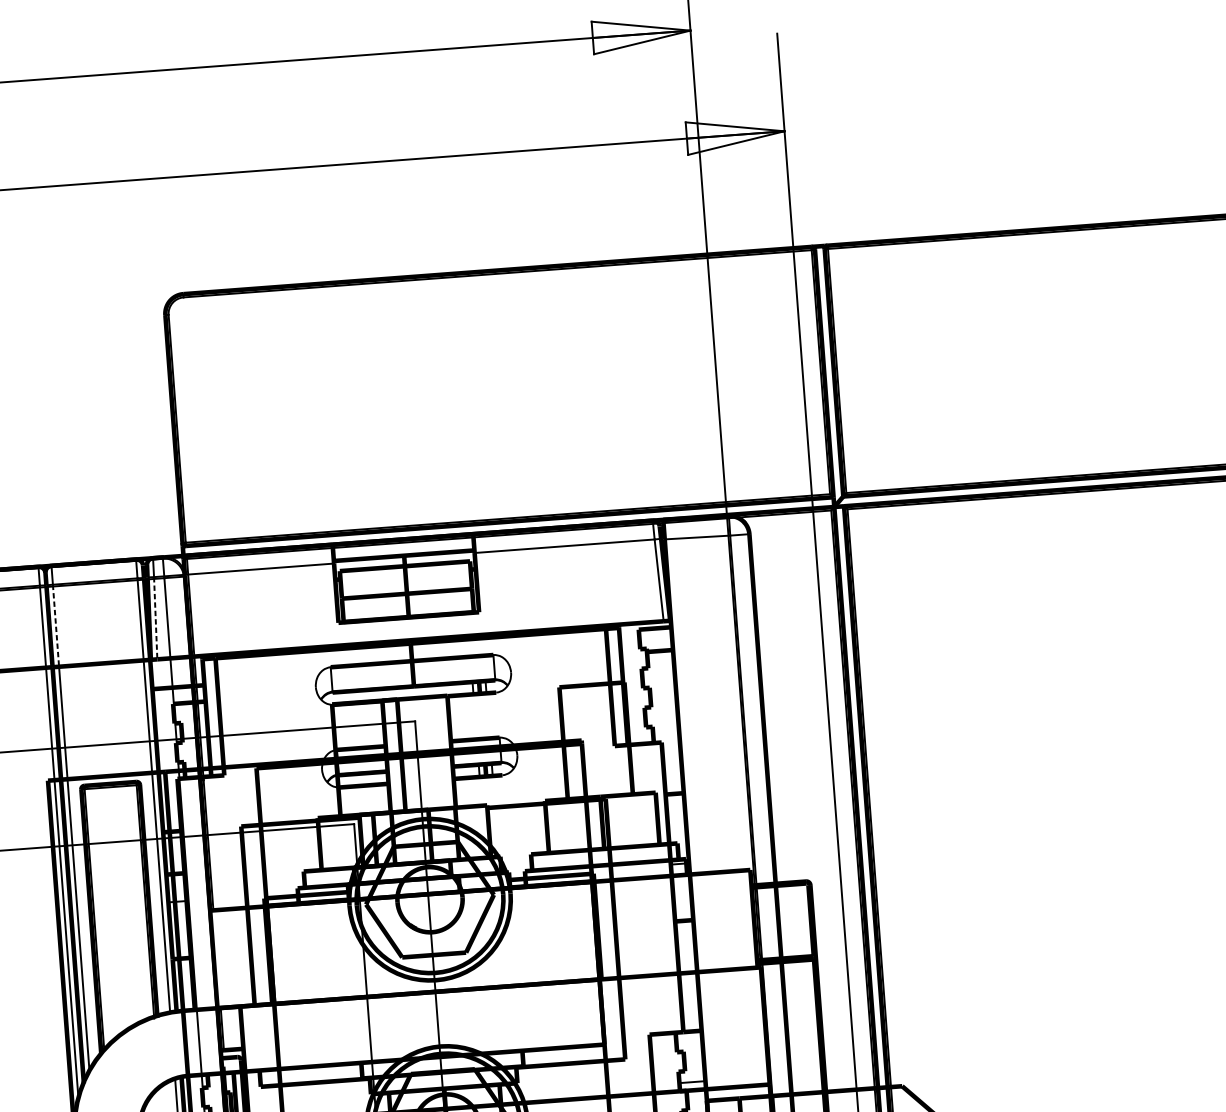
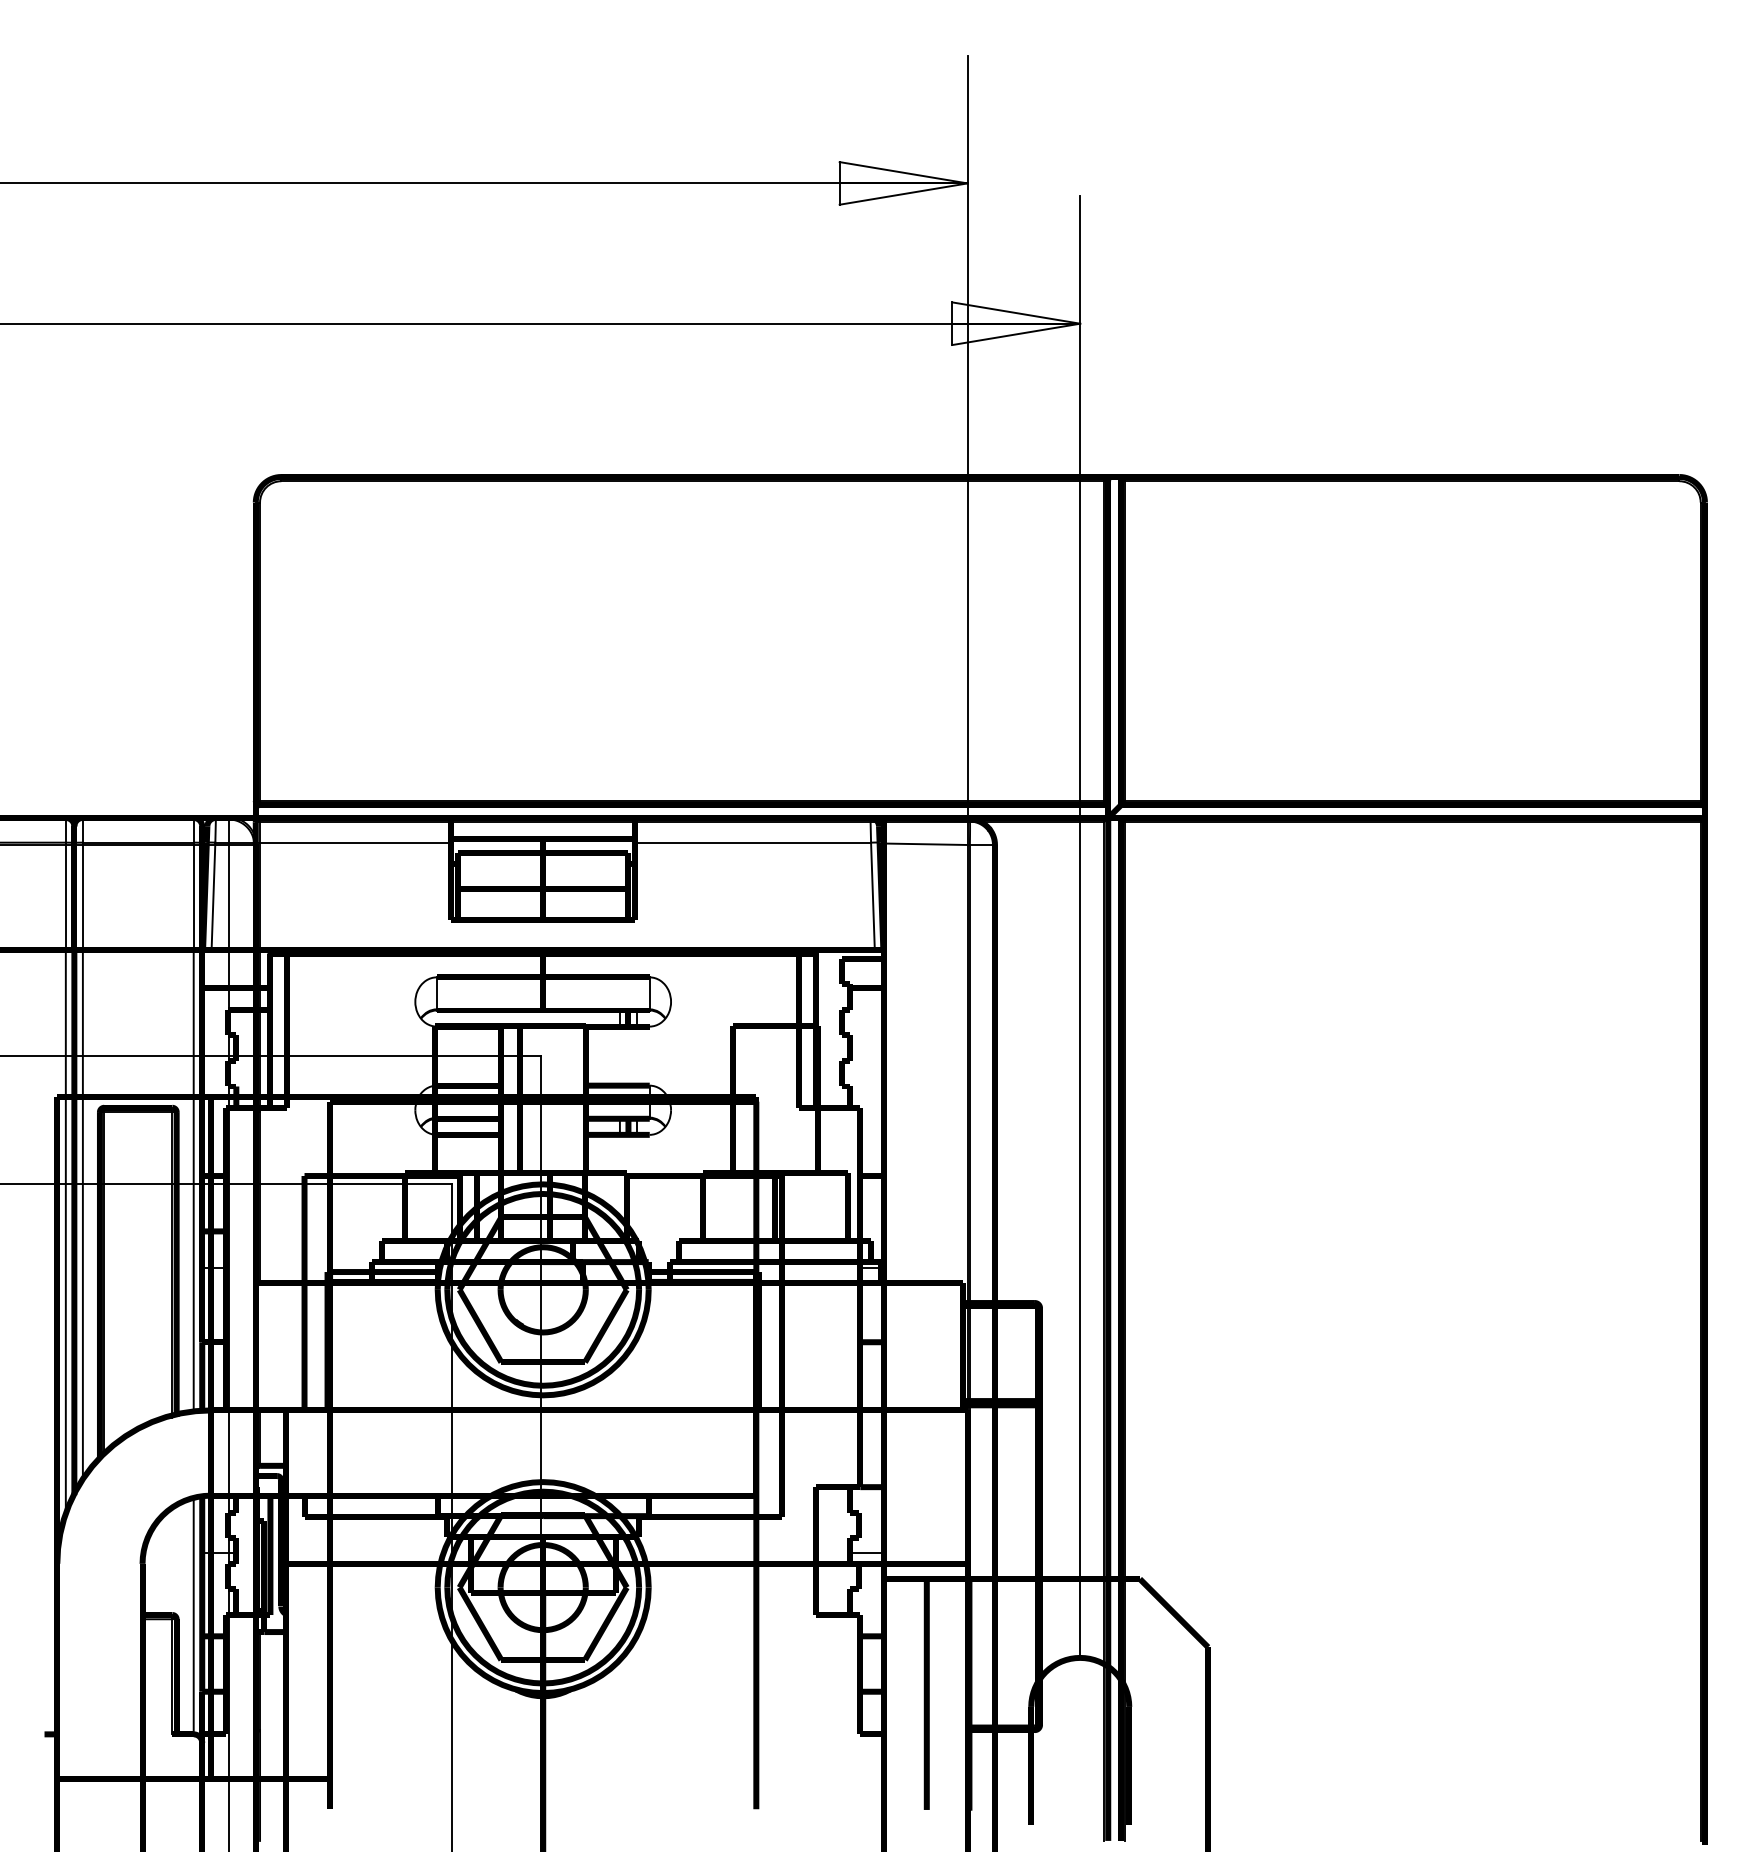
line: (155, 618) -> (213, 896), dashed -> solid
line: (55, 625) -> (82, 896), dashed -> solid

